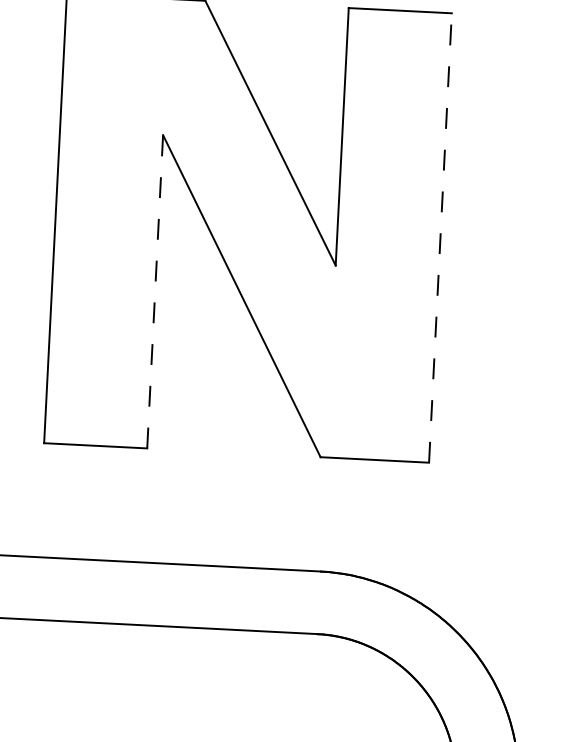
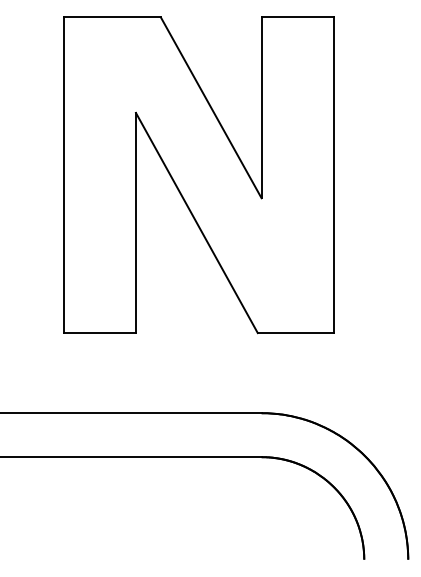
line: (441, 238) -> (334, 175), dashed -> solid
line: (154, 291) -> (135, 222), dashed -> solid

